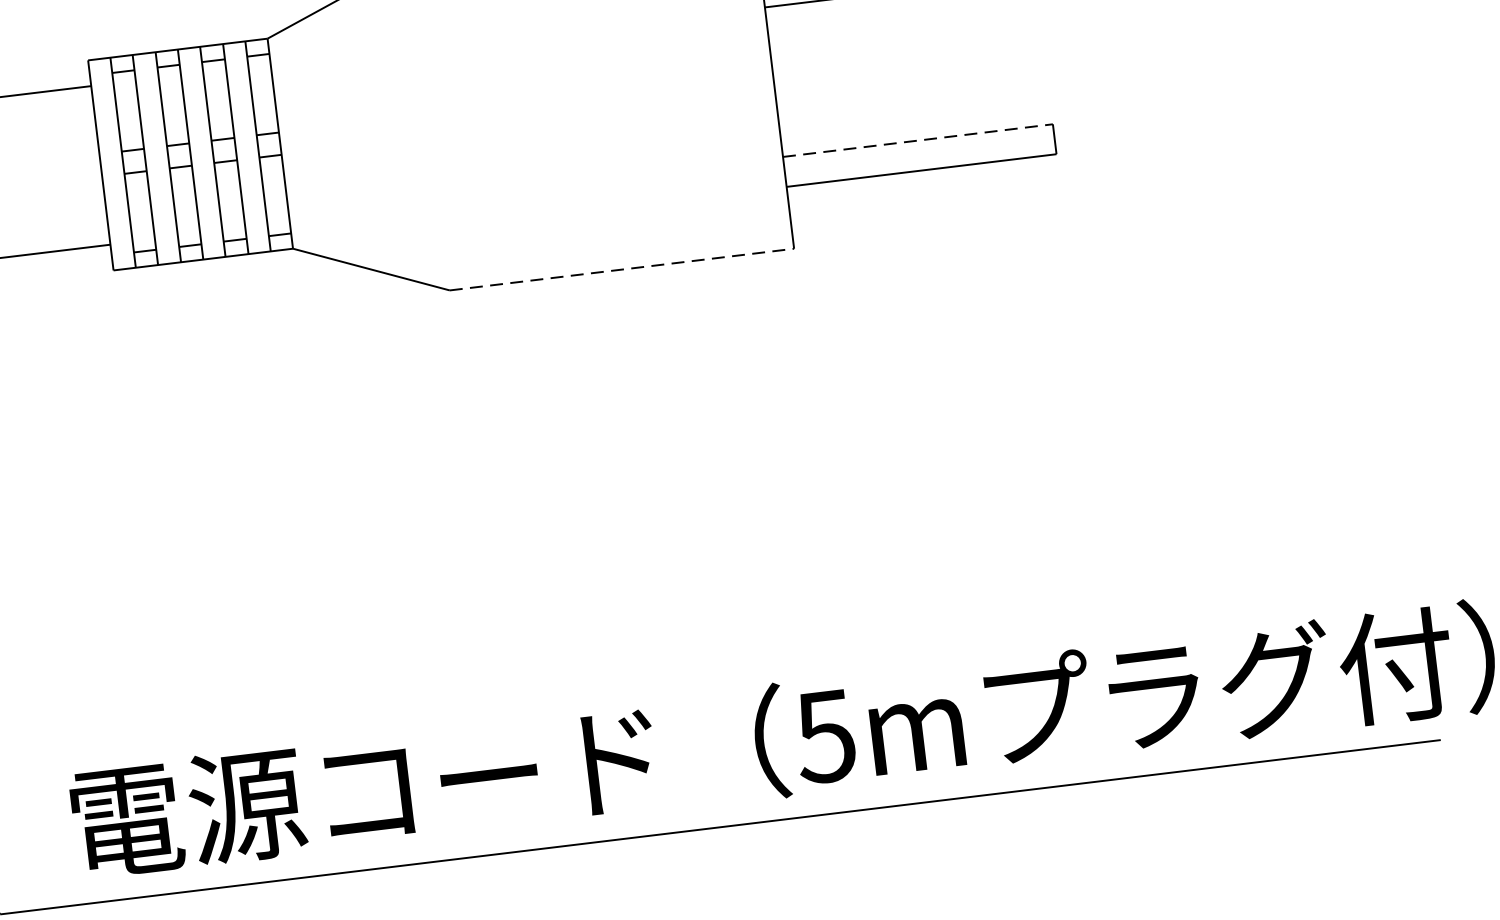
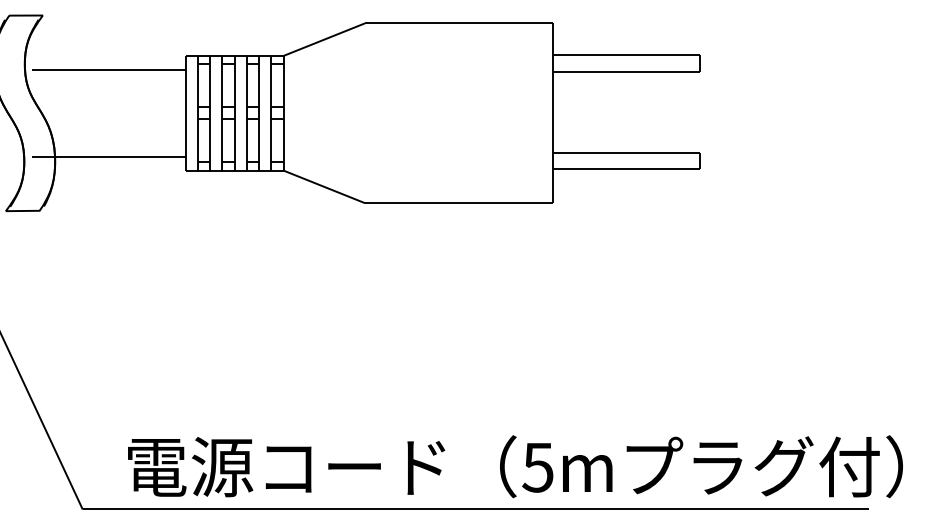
line: (917, 141) -> (626, 153), dashed -> solid
line: (622, 270) -> (459, 203), dashed -> solid

